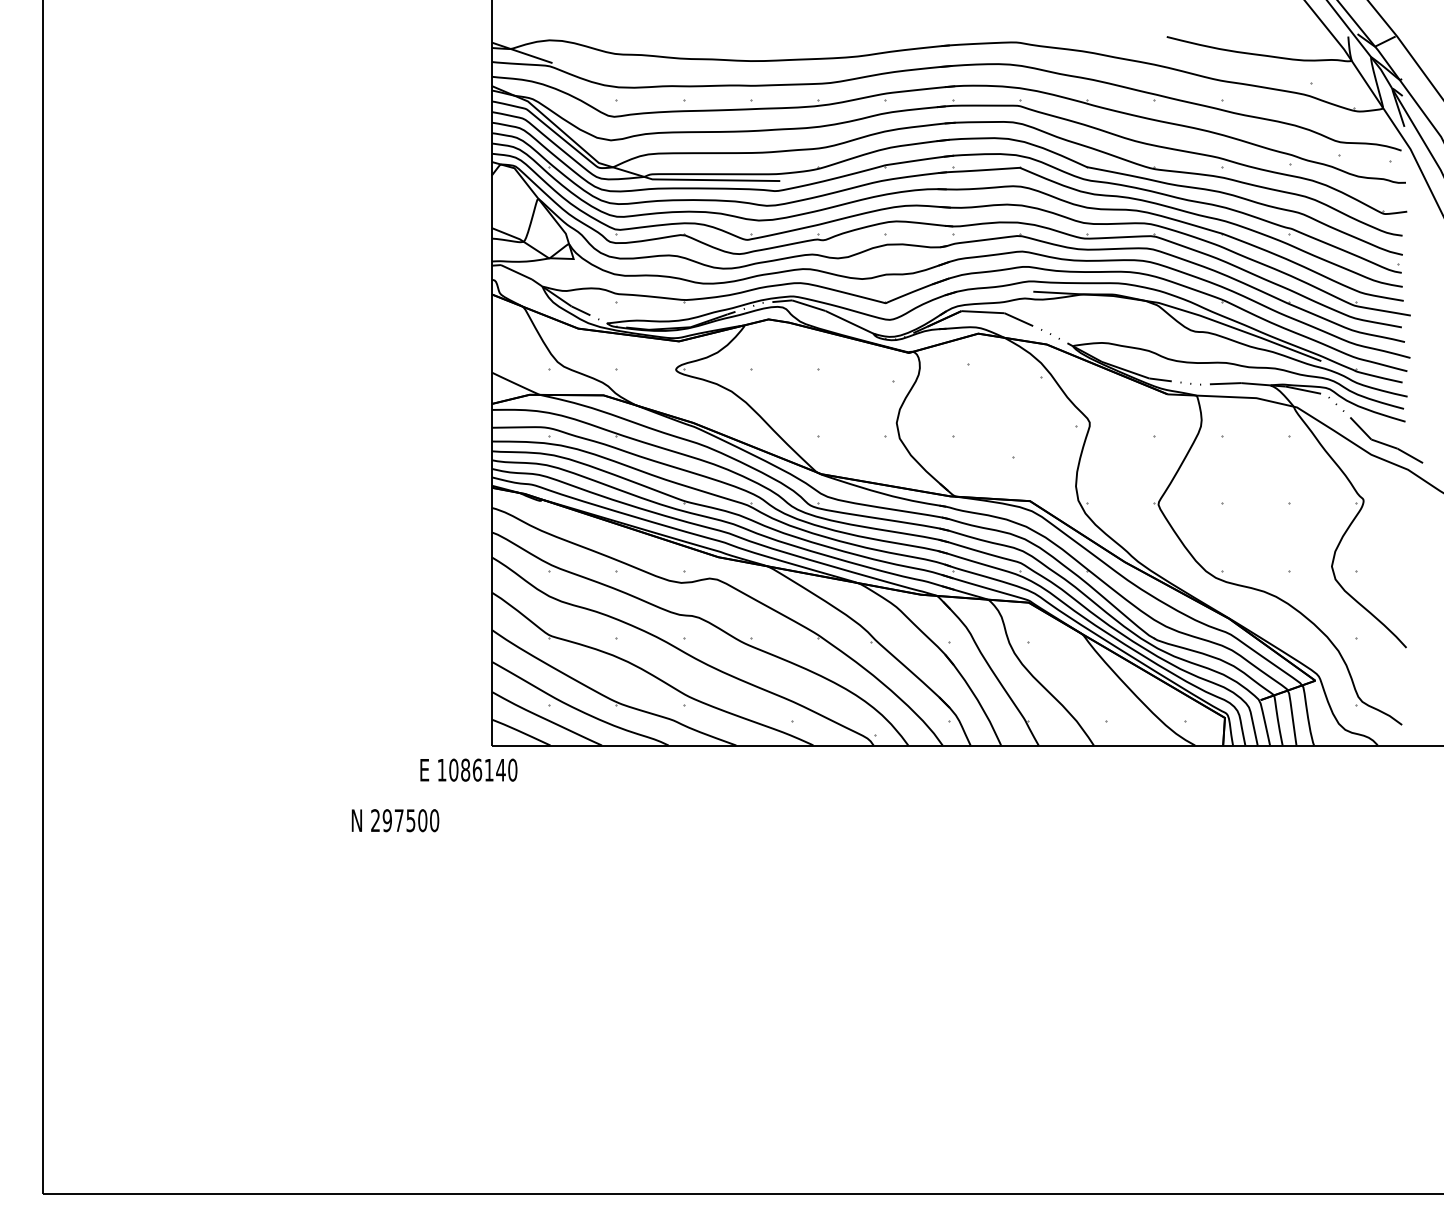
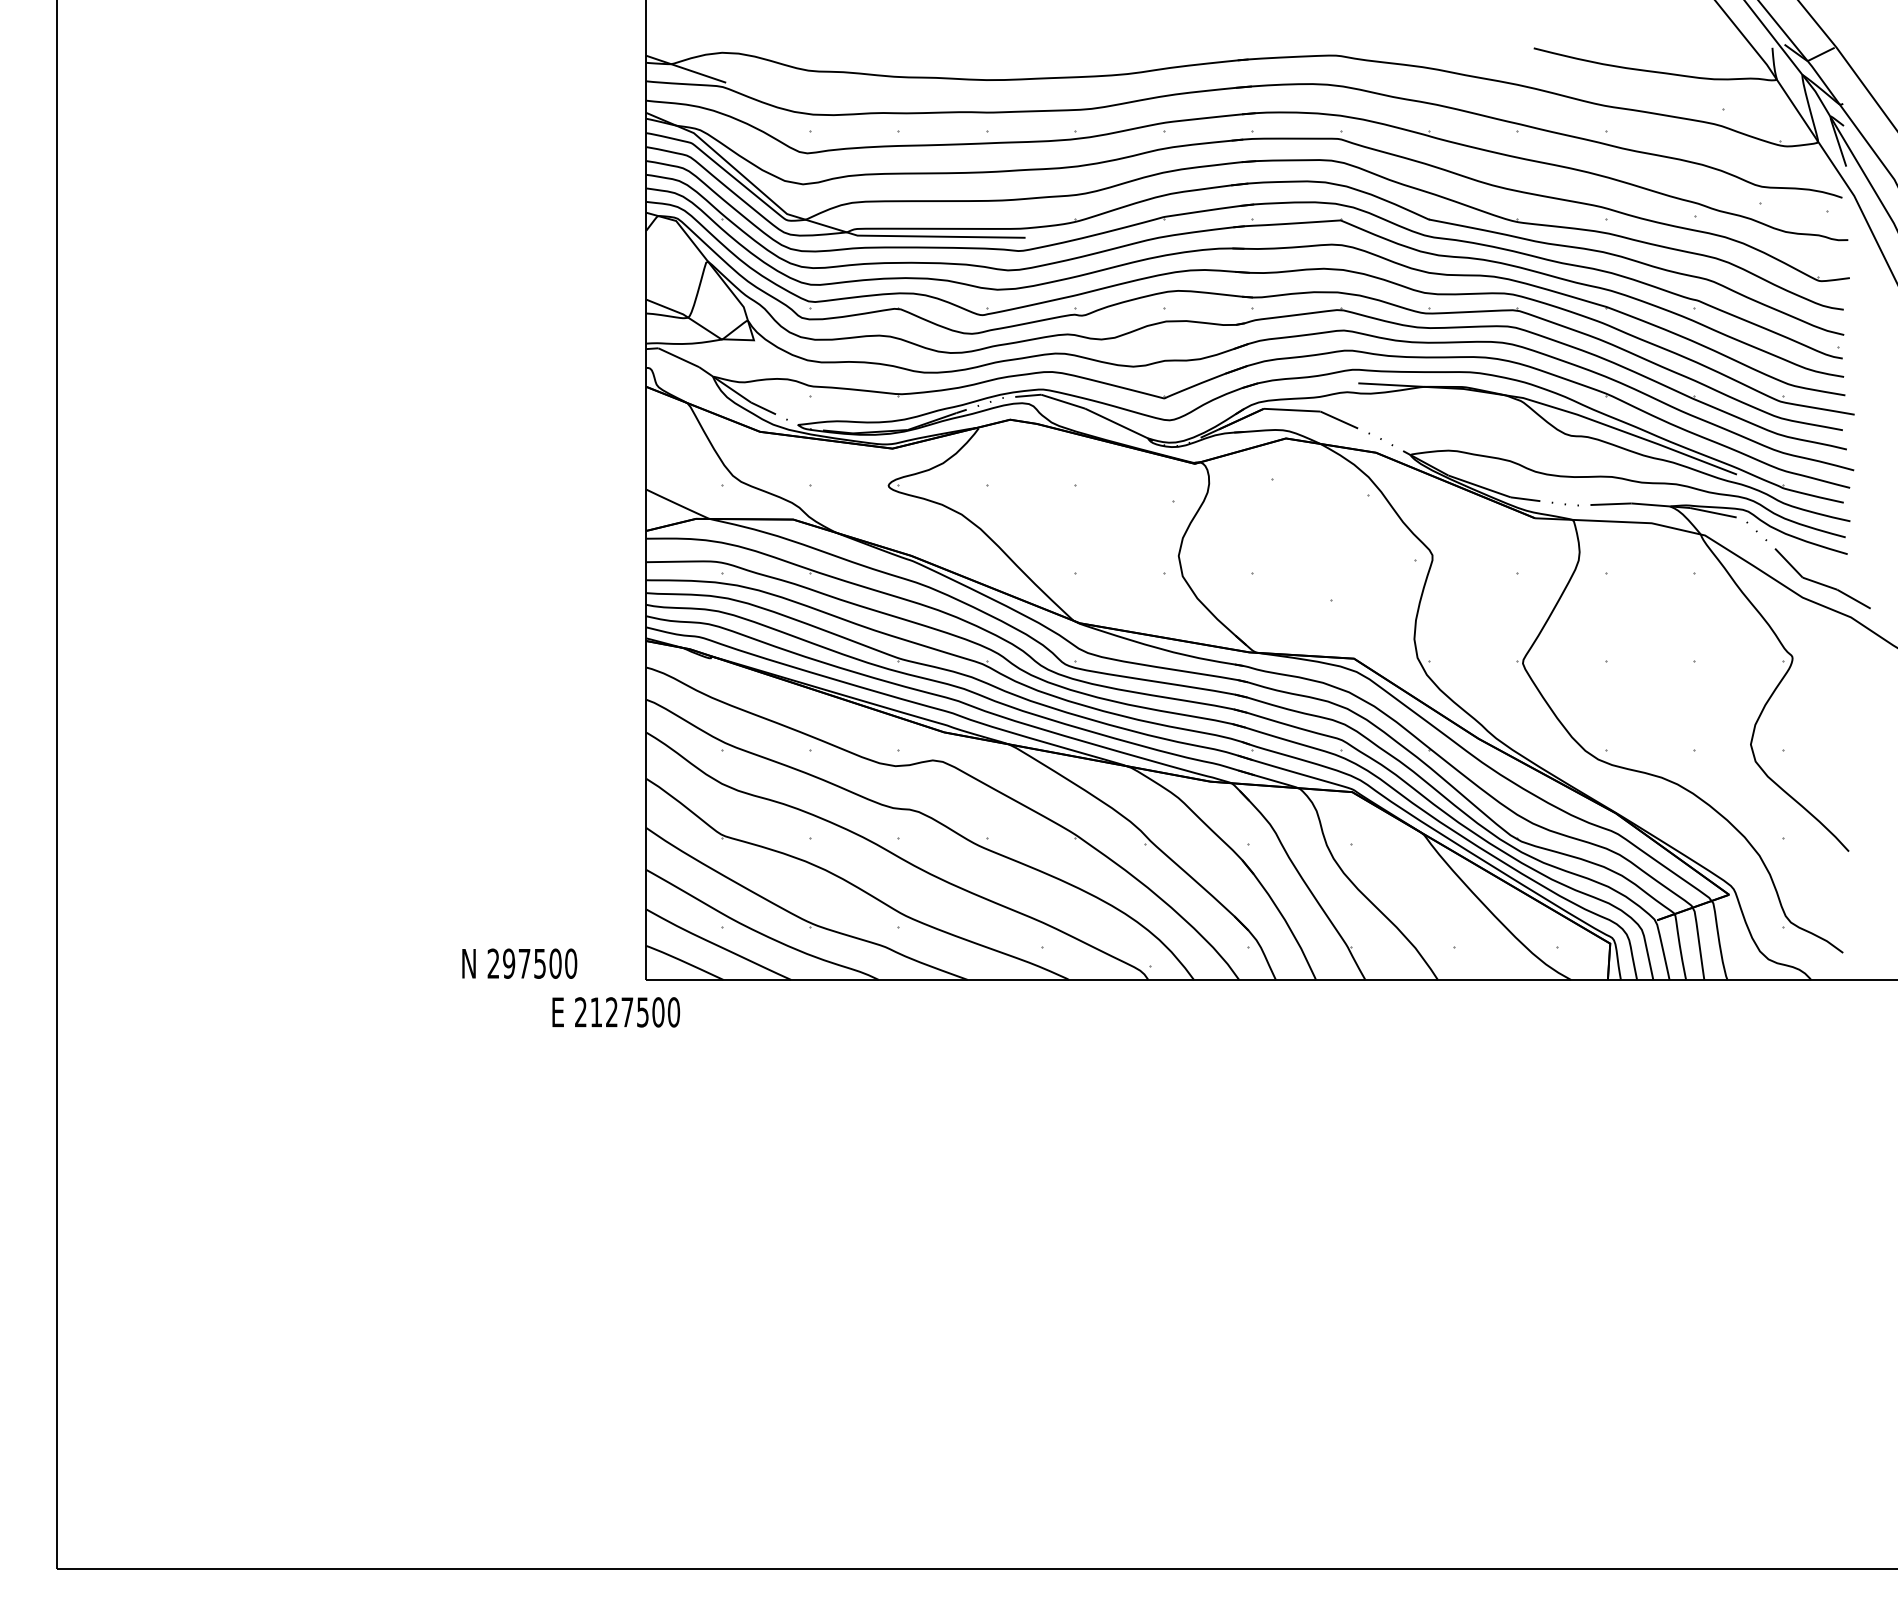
text: (471, 770) -> (619, 1012), 1086140 -> 2127500
text: (395, 820) -> (519, 963), moved

